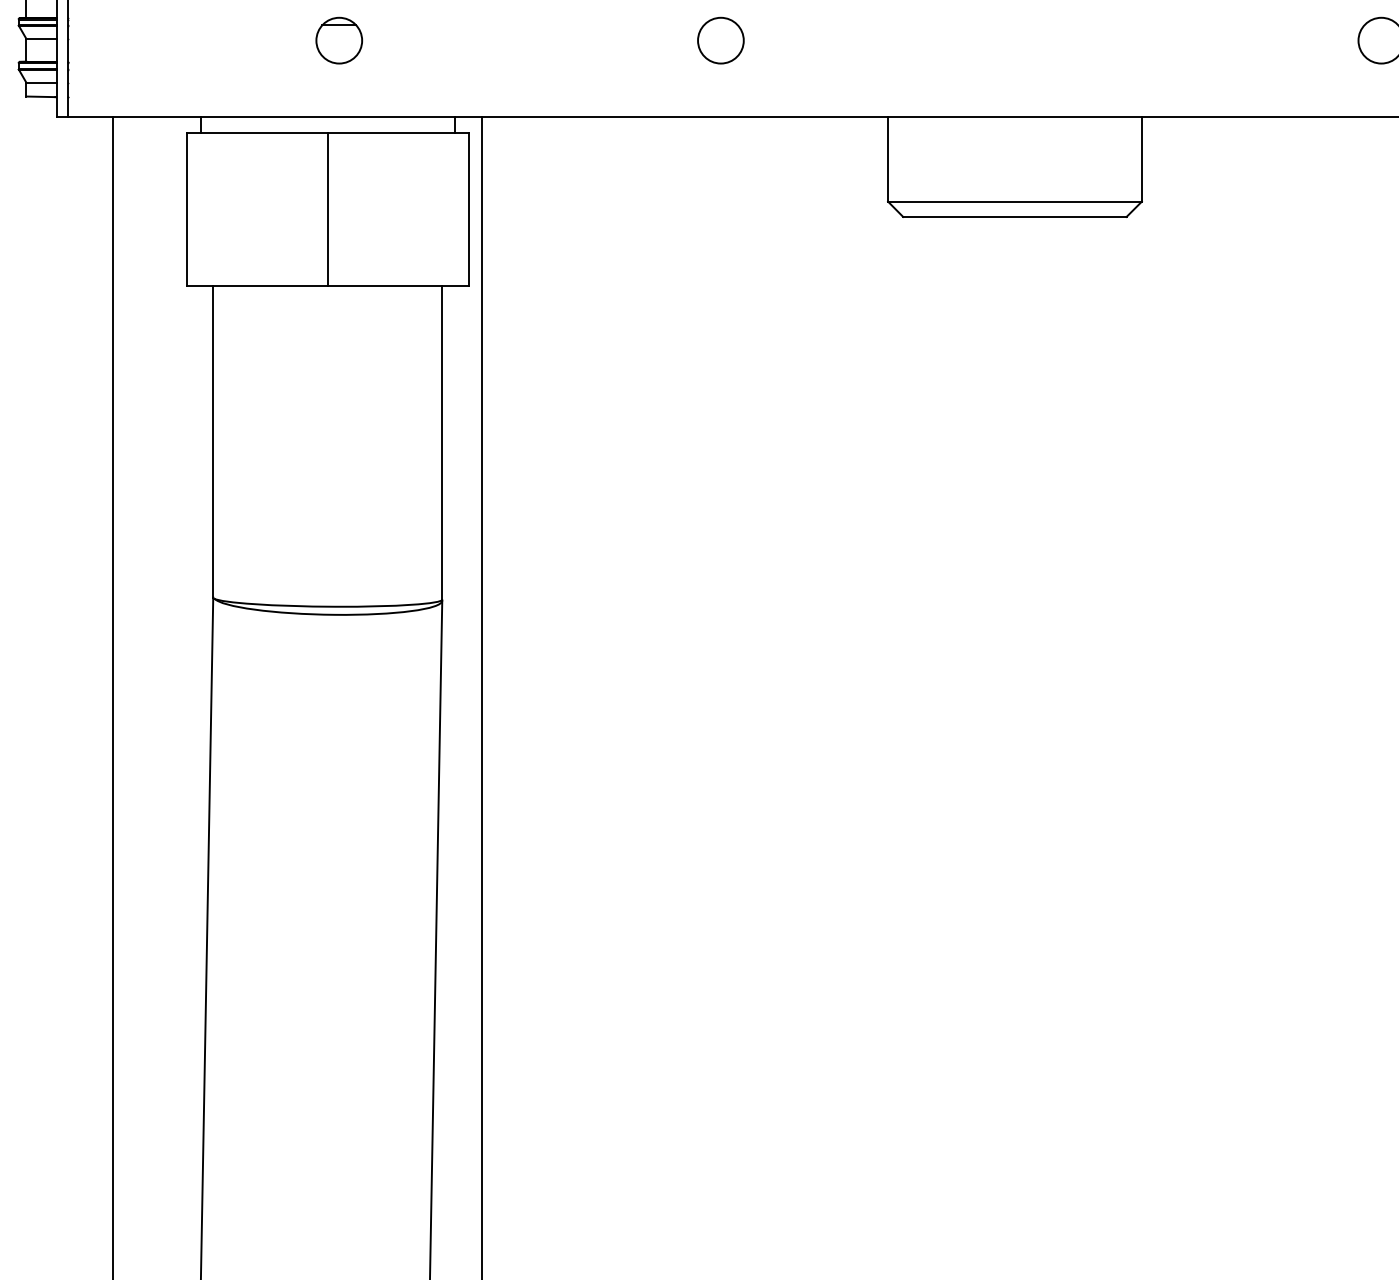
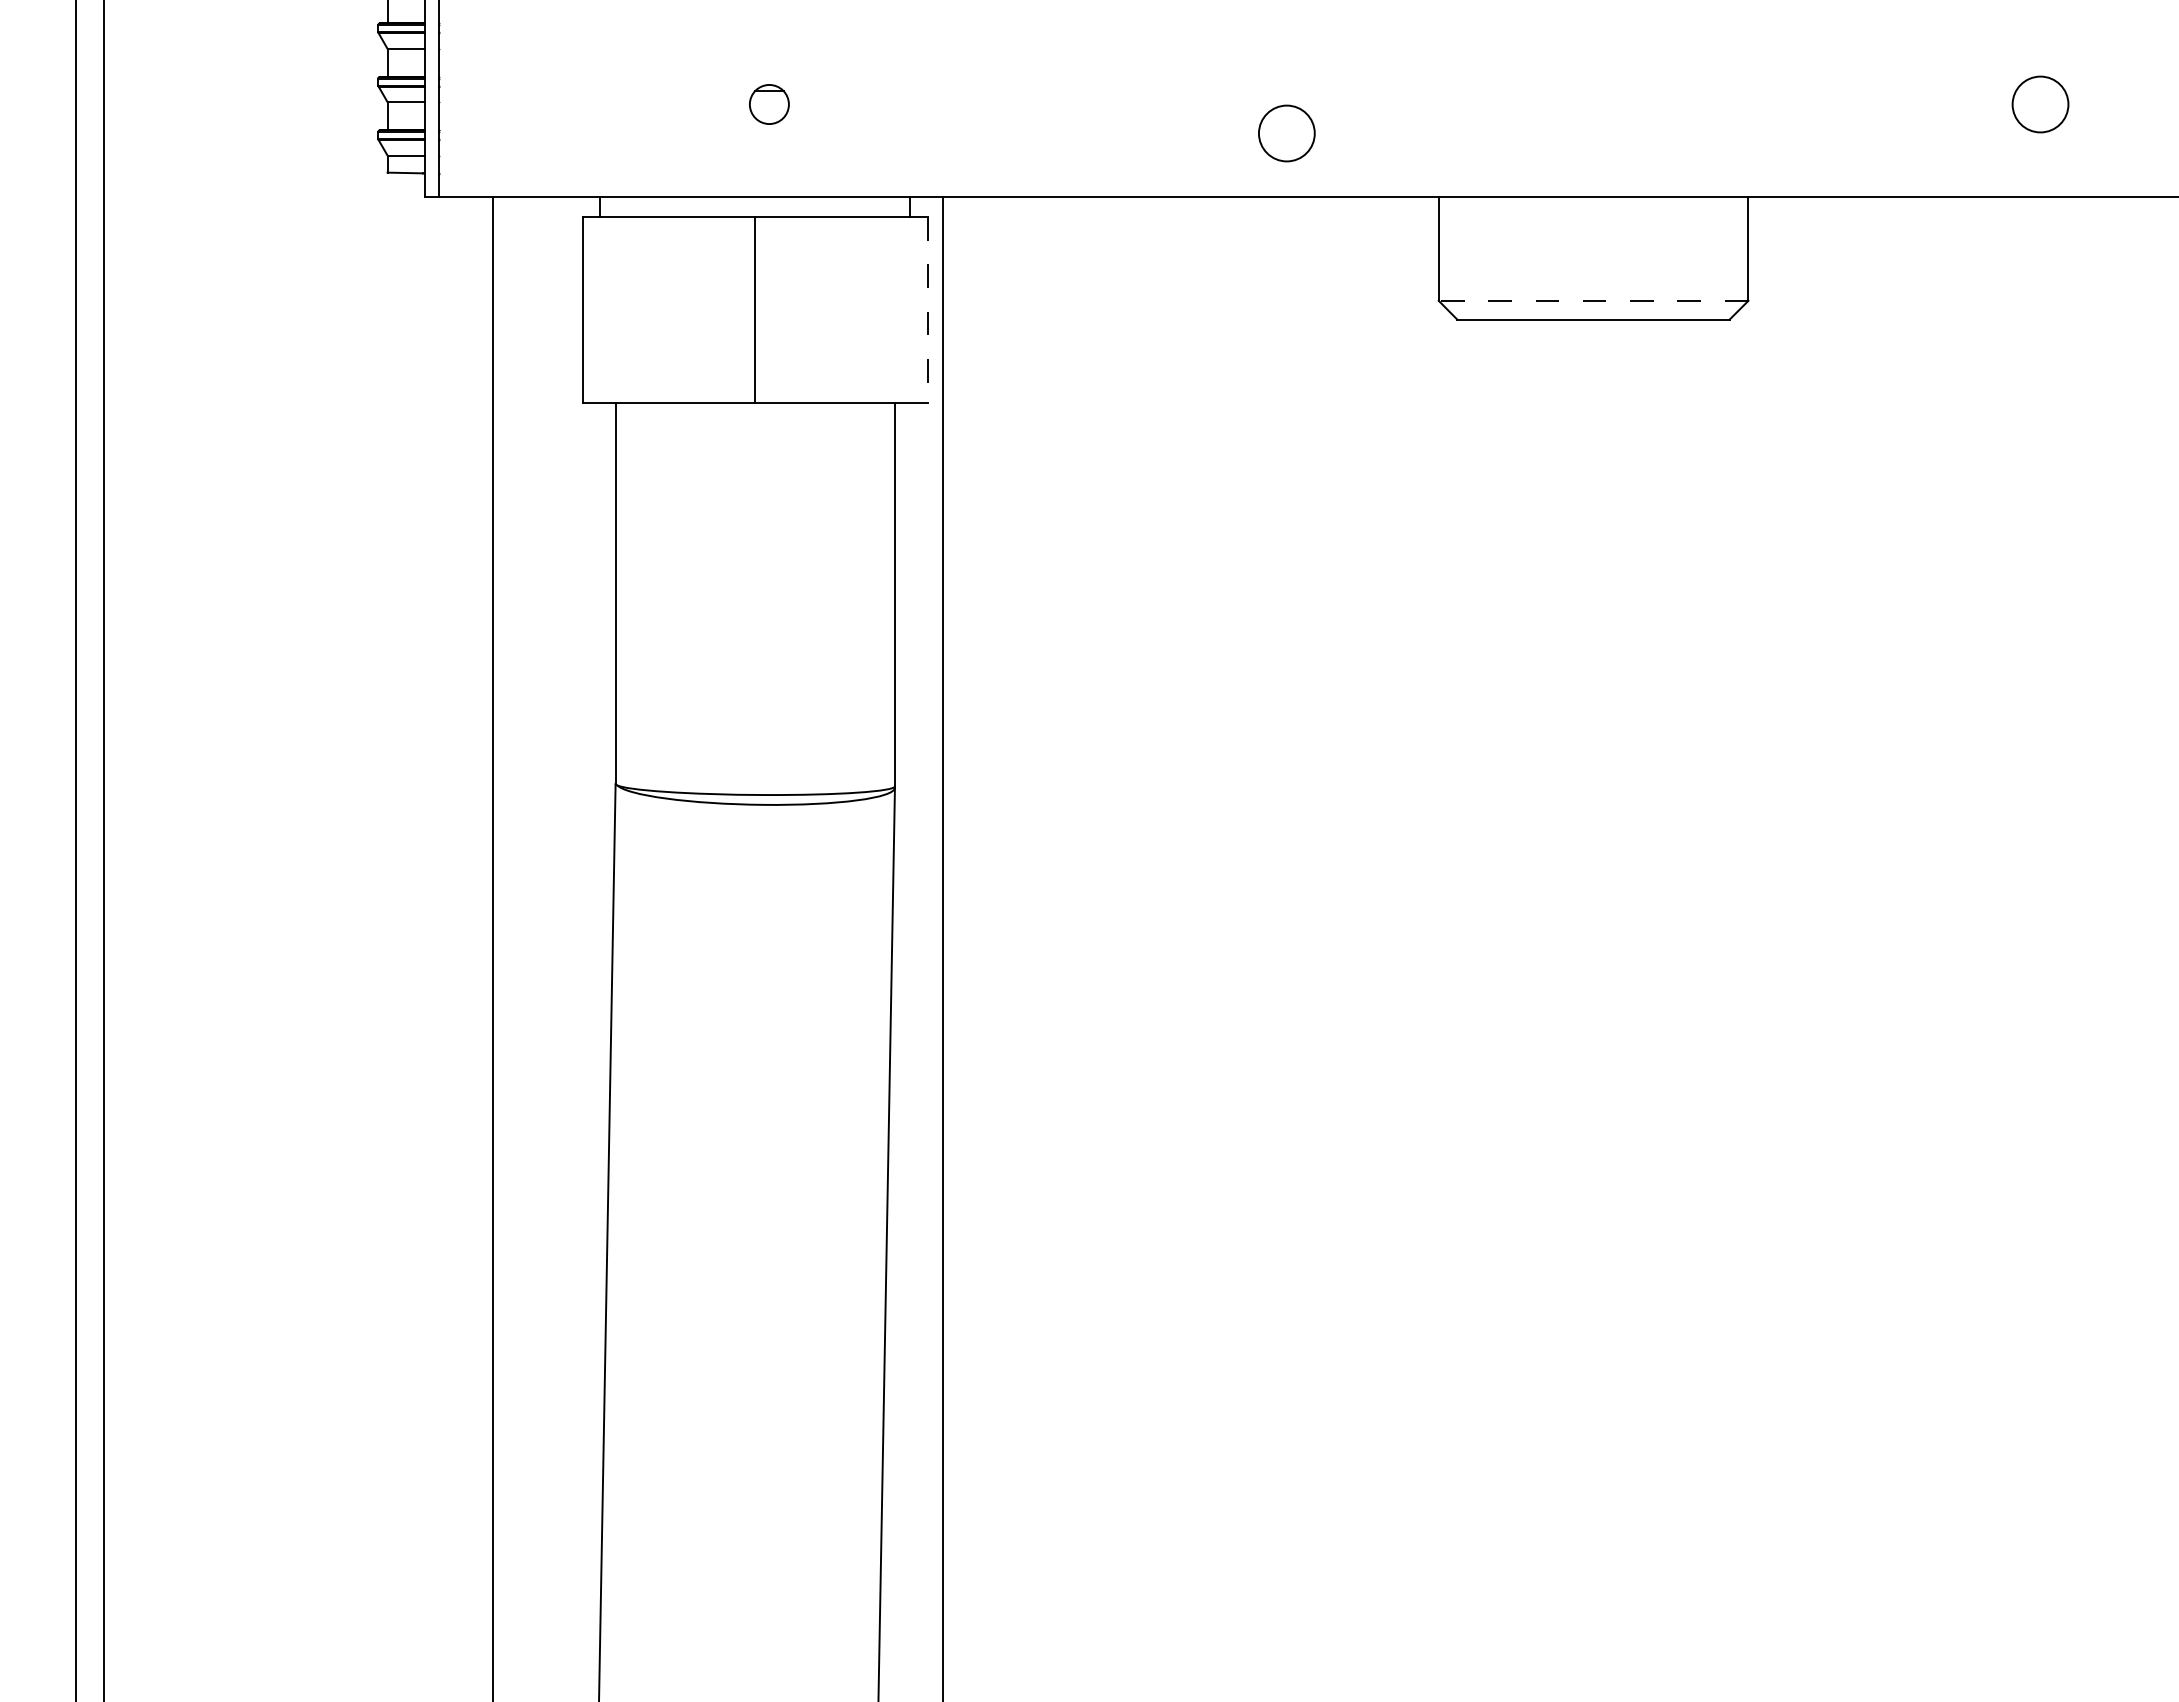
part: (339, 40) -> (769, 104), size x0.7
circle: (720, 40) -> (1286, 133), moved
line: (1014, 201) -> (1593, 300), solid -> dashed
line: (468, 209) -> (927, 310), solid -> dashed

